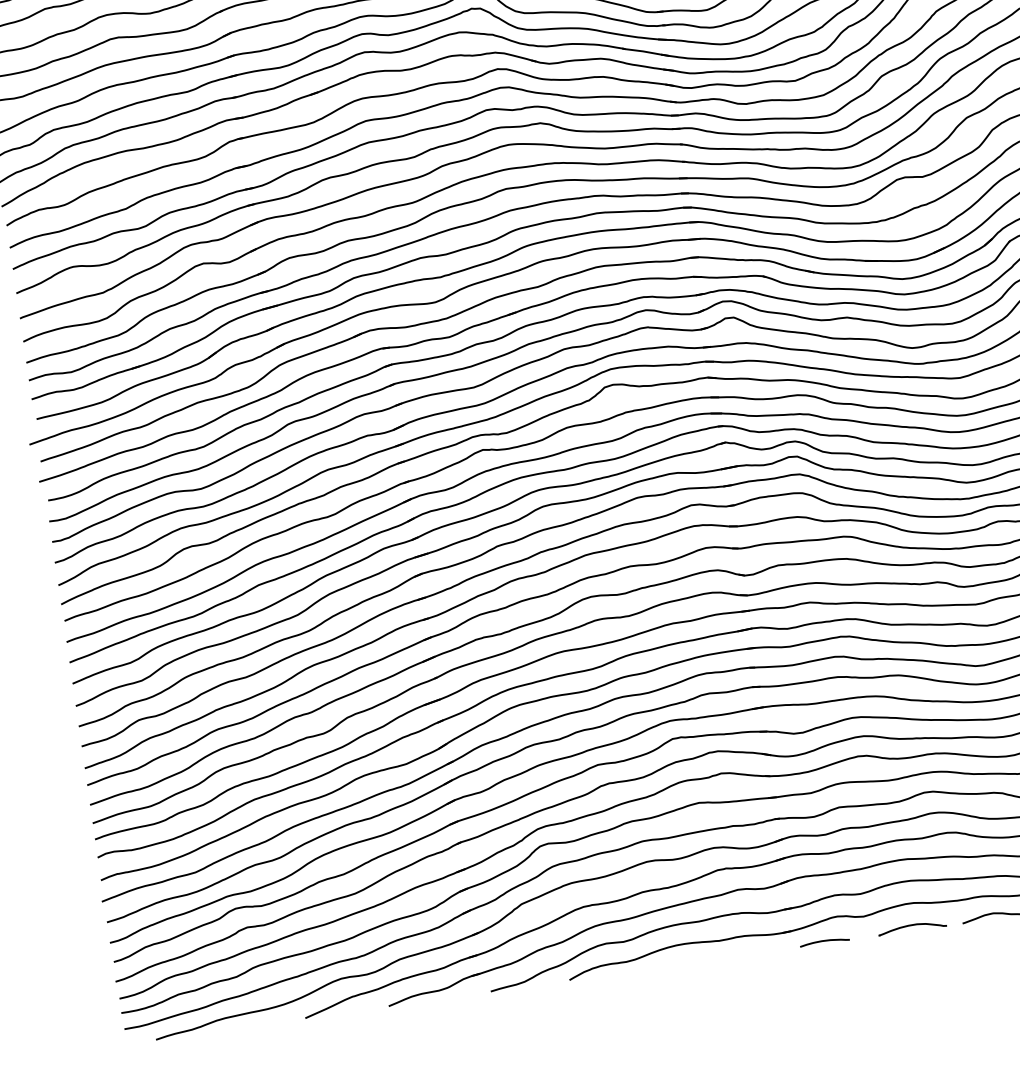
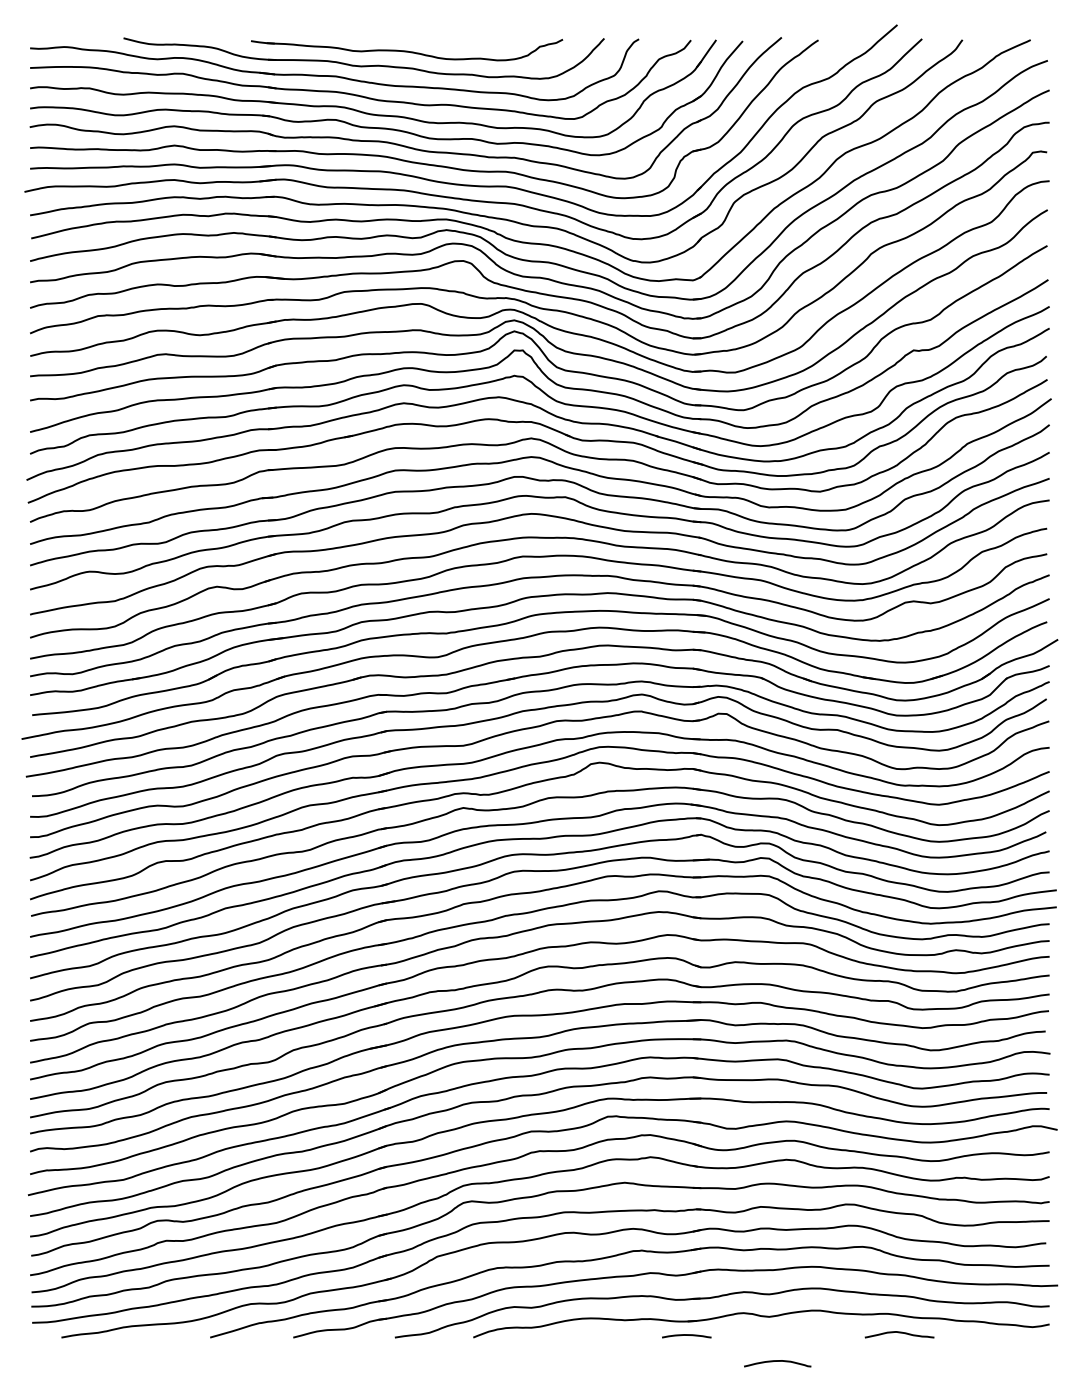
part: (912, 927) -> (777, 1363), moved
curve: (824, 941) -> (686, 1335), moved

